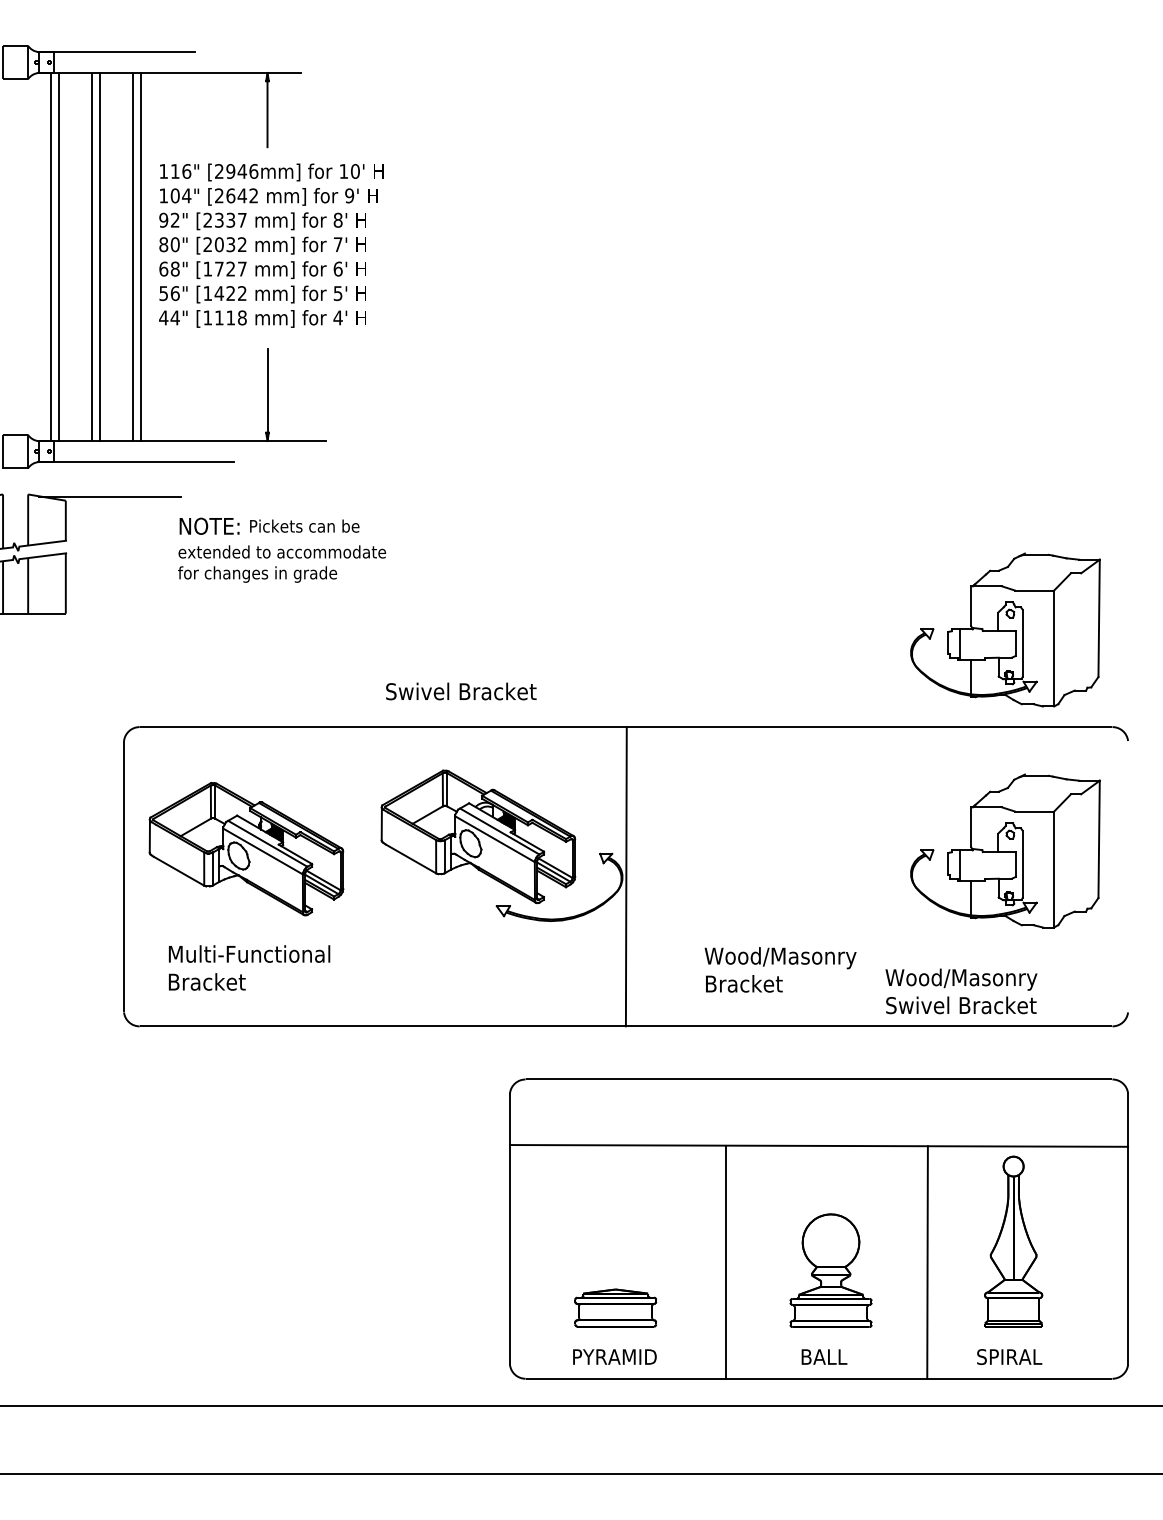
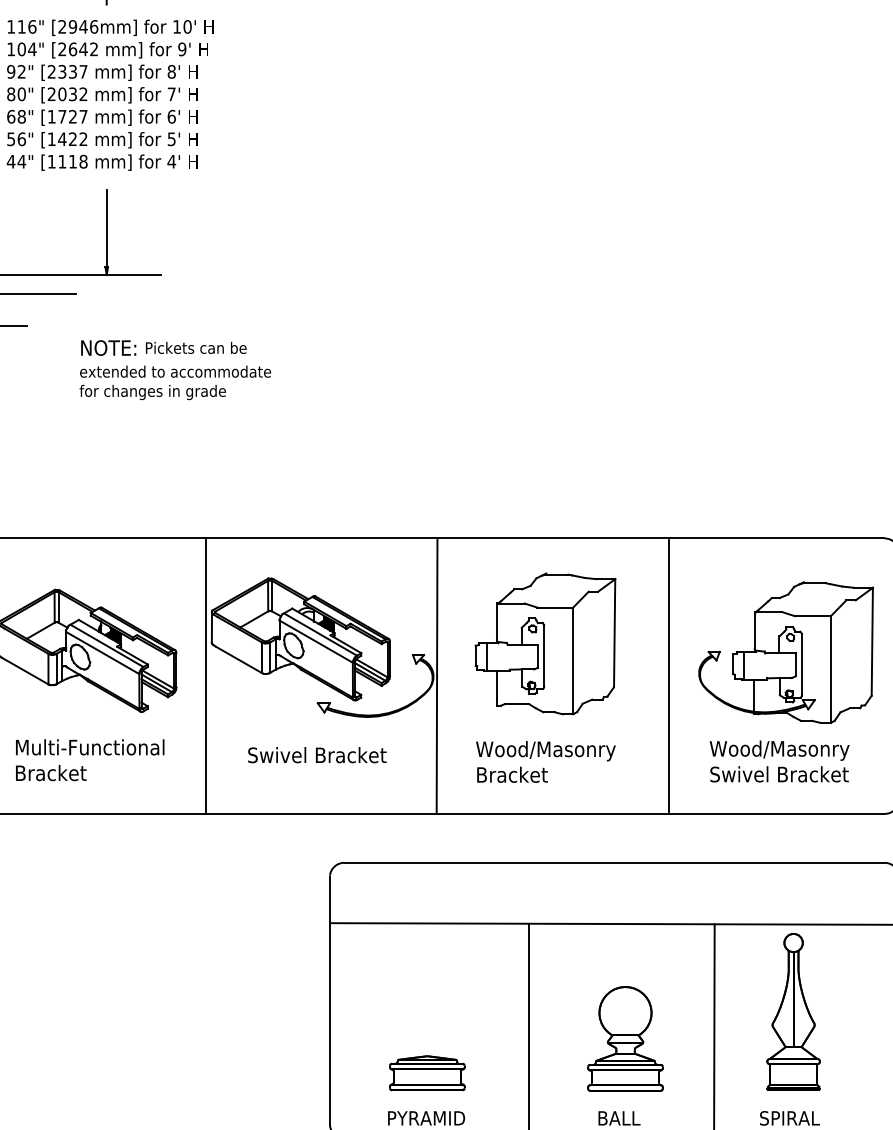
text: (282, 549) -> (175, 369), moved
part: (1005, 629) -> (786, 448), removed
text: (461, 691) -> (317, 755), moved
part: (743, 841) -> (544, 643), added
line: (375, 876) -> (206, 675), added
line: (877, 877) -> (668, 676), added
text: (780, 969) -> (545, 761), moved
text: (961, 991) -> (779, 761), moved

